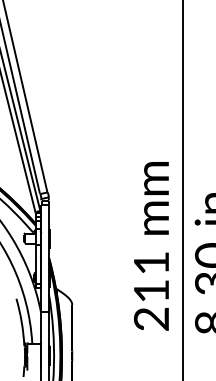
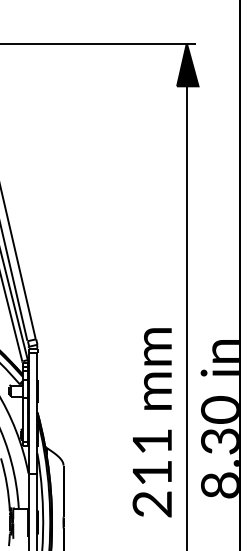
text: (150, 246) -> (151, 422), moved

